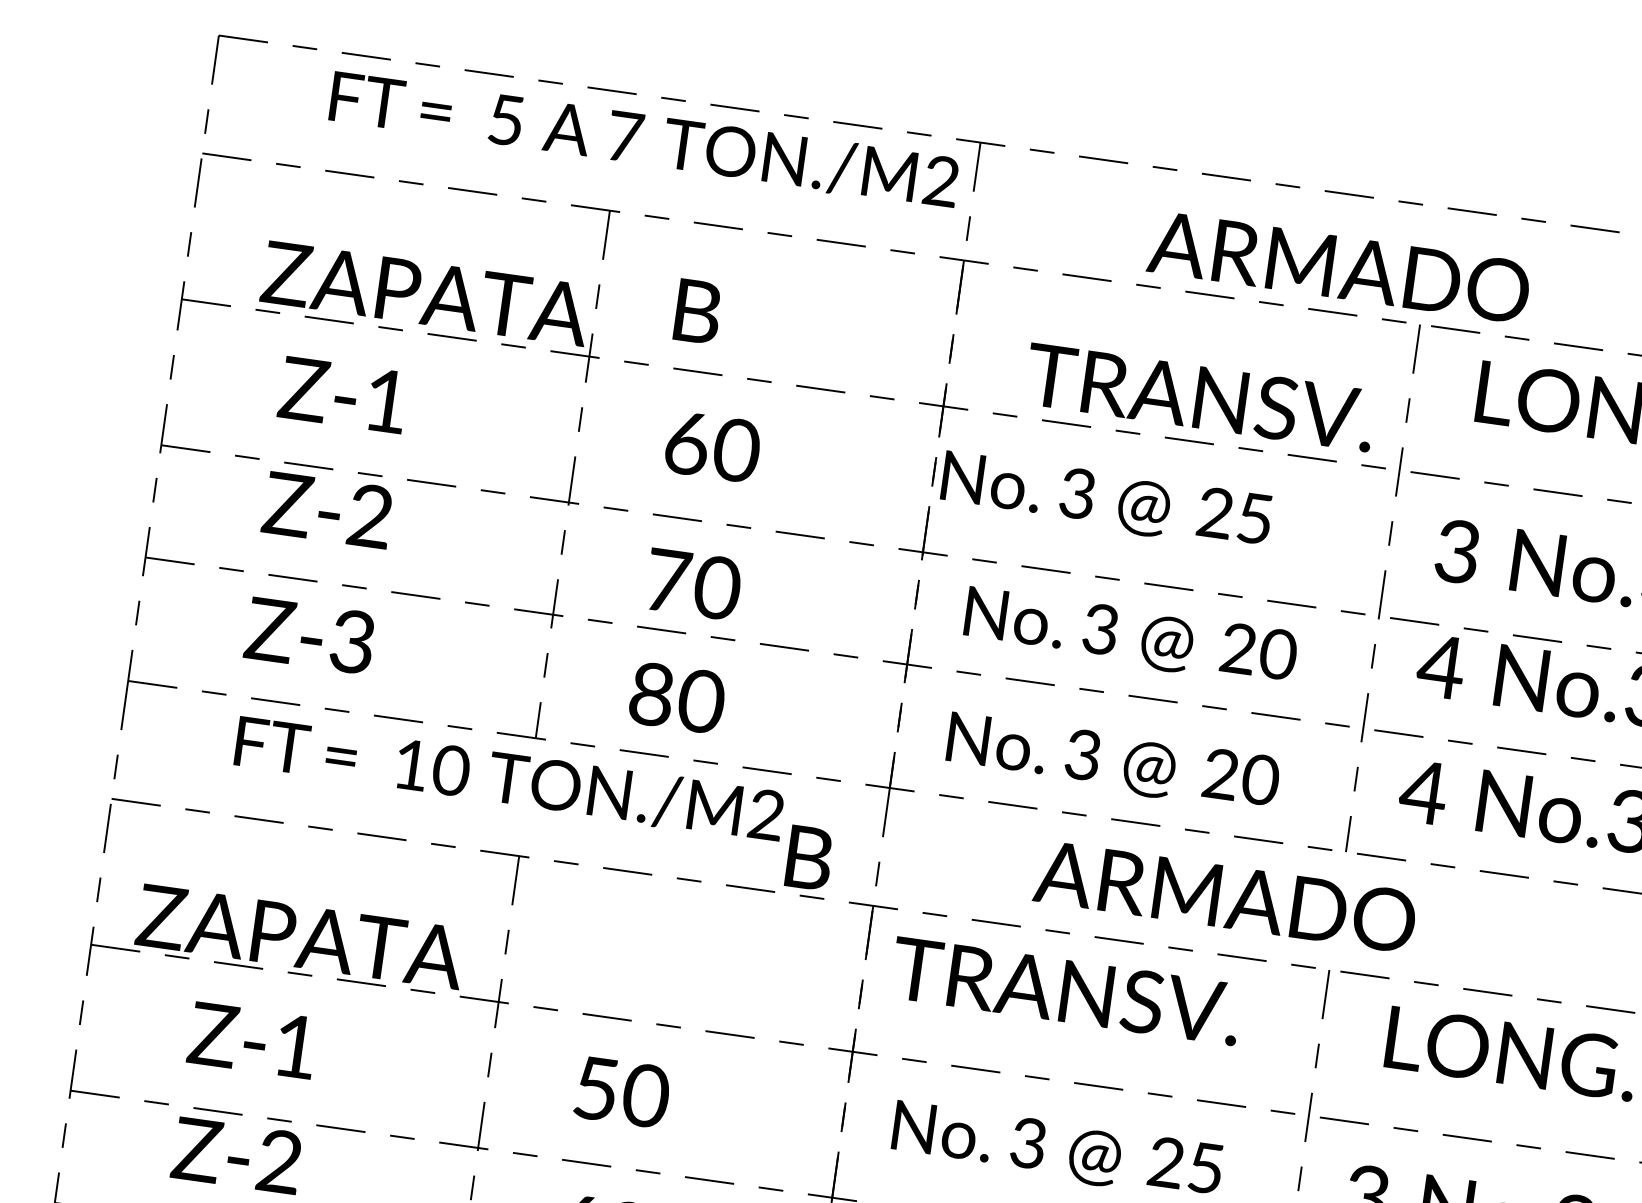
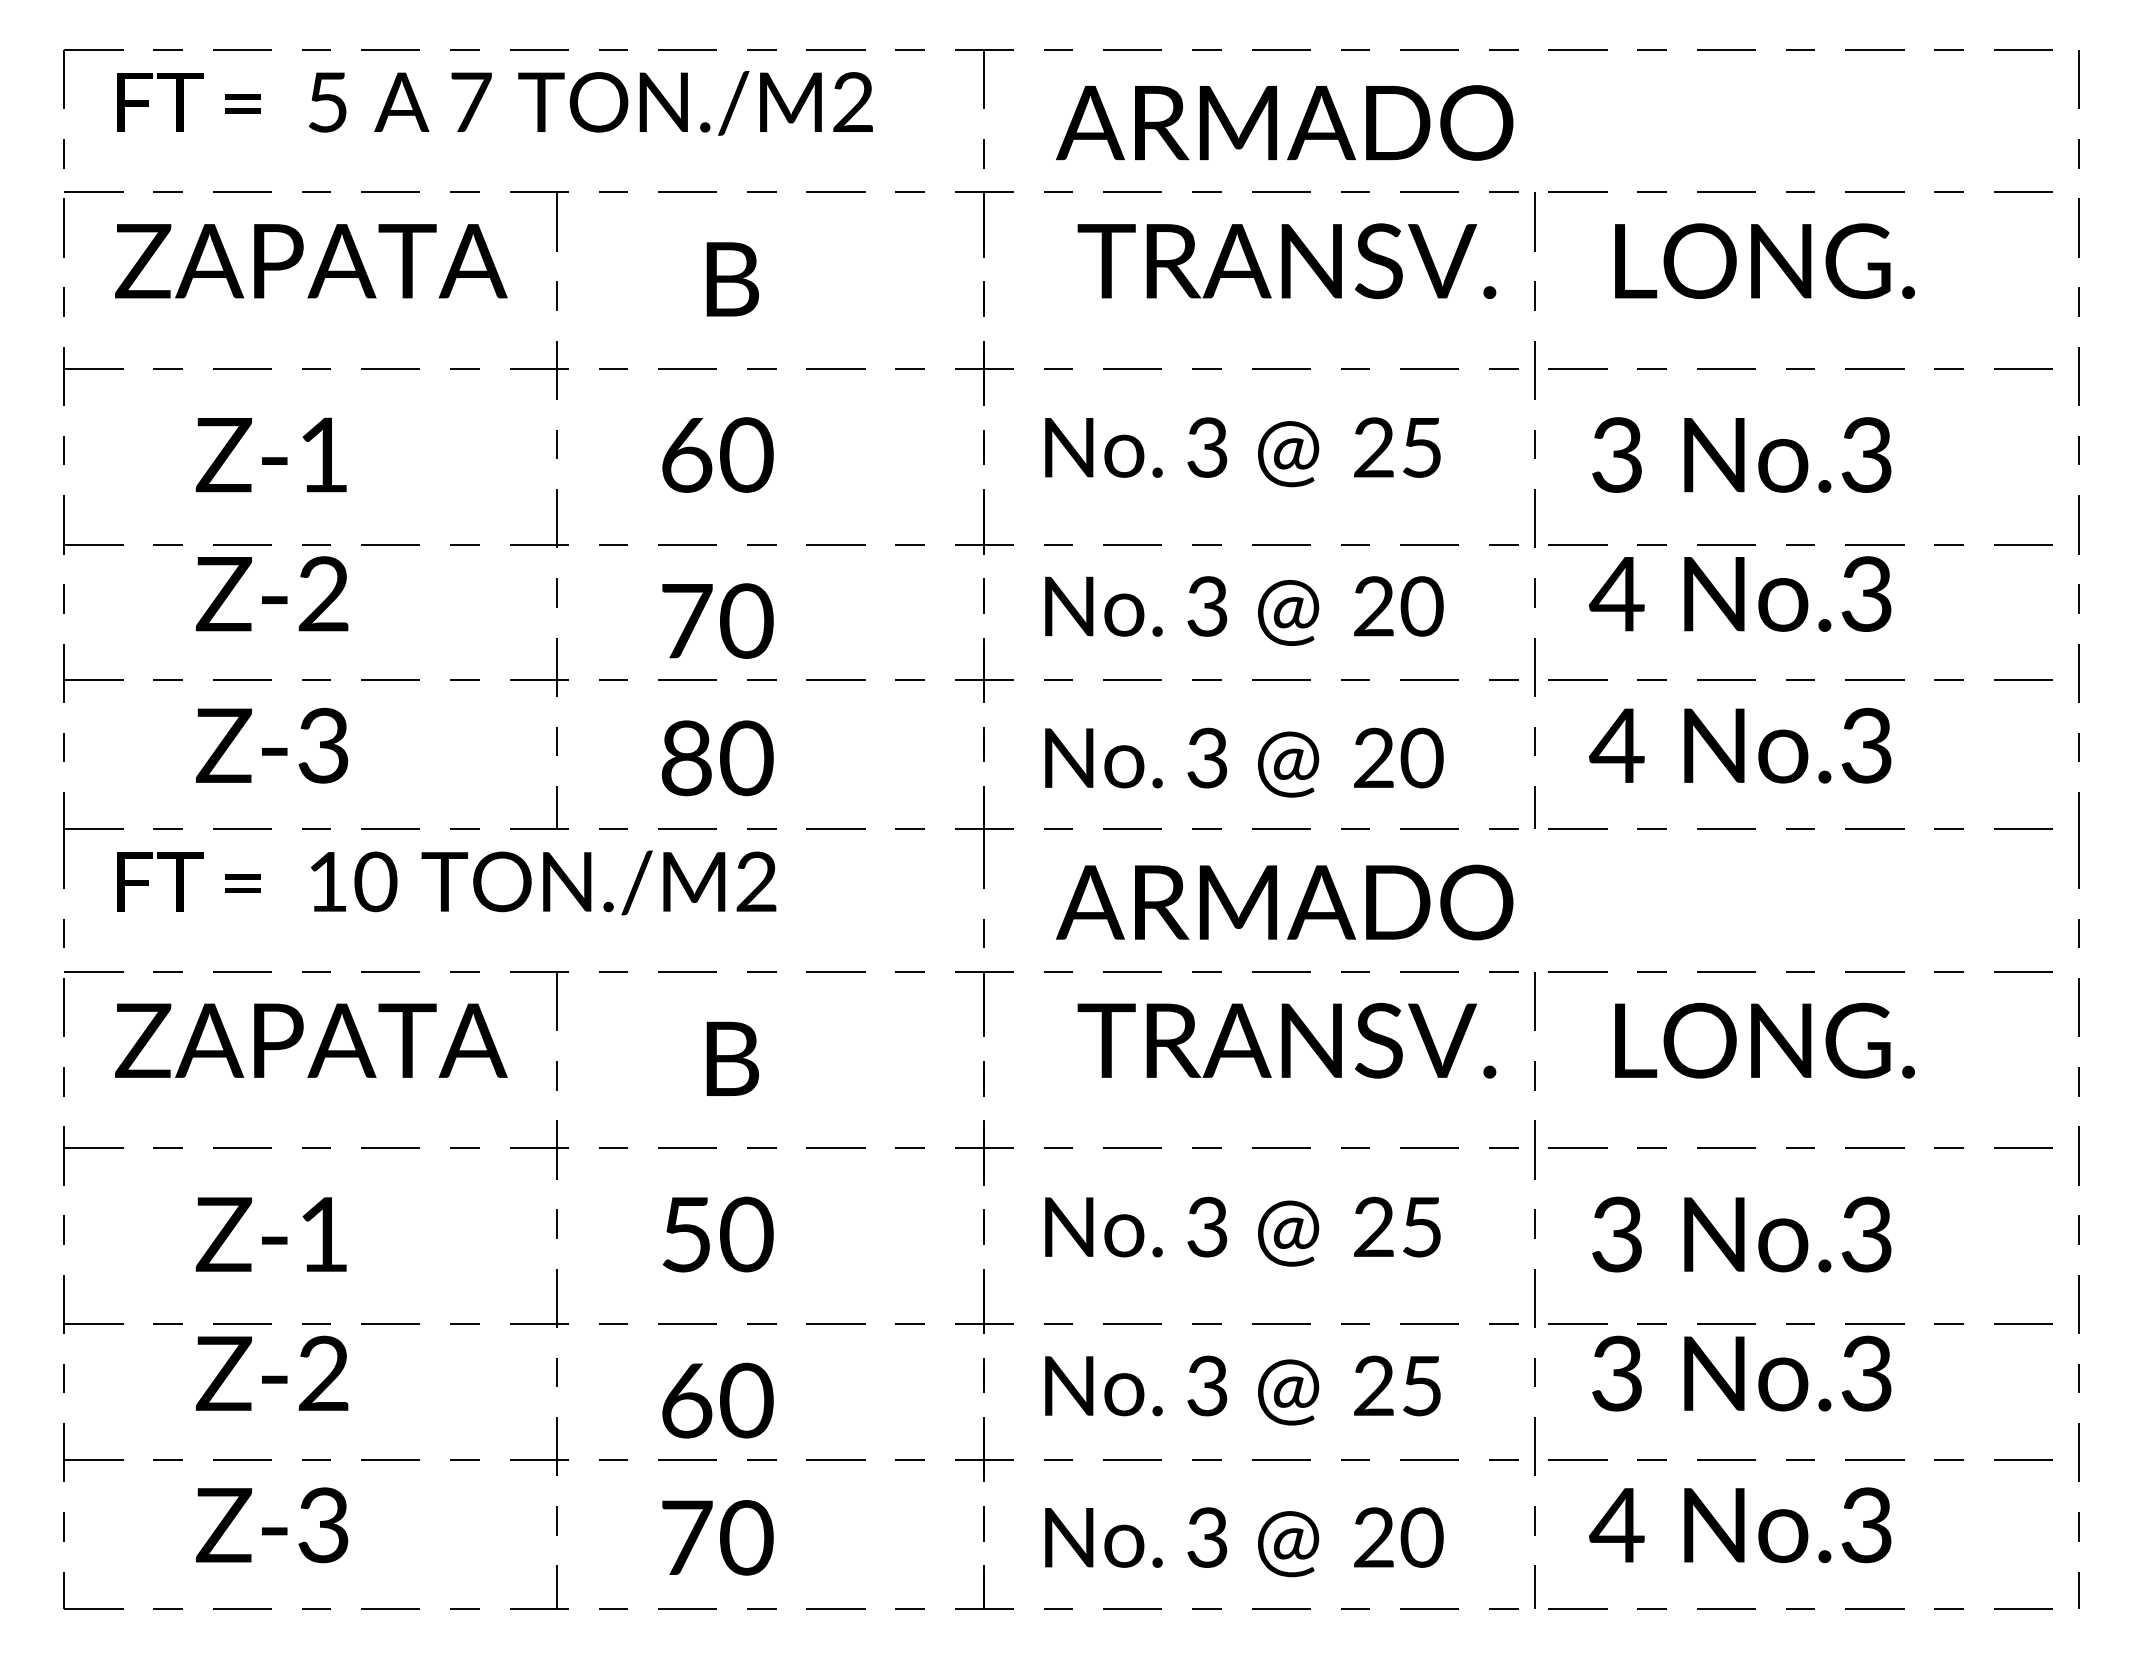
text: (644, 140) -> (494, 103), moved
text: (1339, 266) -> (1284, 122), moved
text: (425, 293) -> (311, 261), moved
text: (697, 311) -> (732, 279), moved
text: (1199, 397) -> (1286, 261), moved
text: (1105, 501) -> (1242, 452), moved
text: (509, 779) -> (446, 882), moved
text: (809, 857) -> (732, 1058), moved
text: (1225, 896) -> (1284, 902), moved
text: (300, 936) -> (311, 1040), moved
text: (1065, 990) -> (1286, 1040), moved

